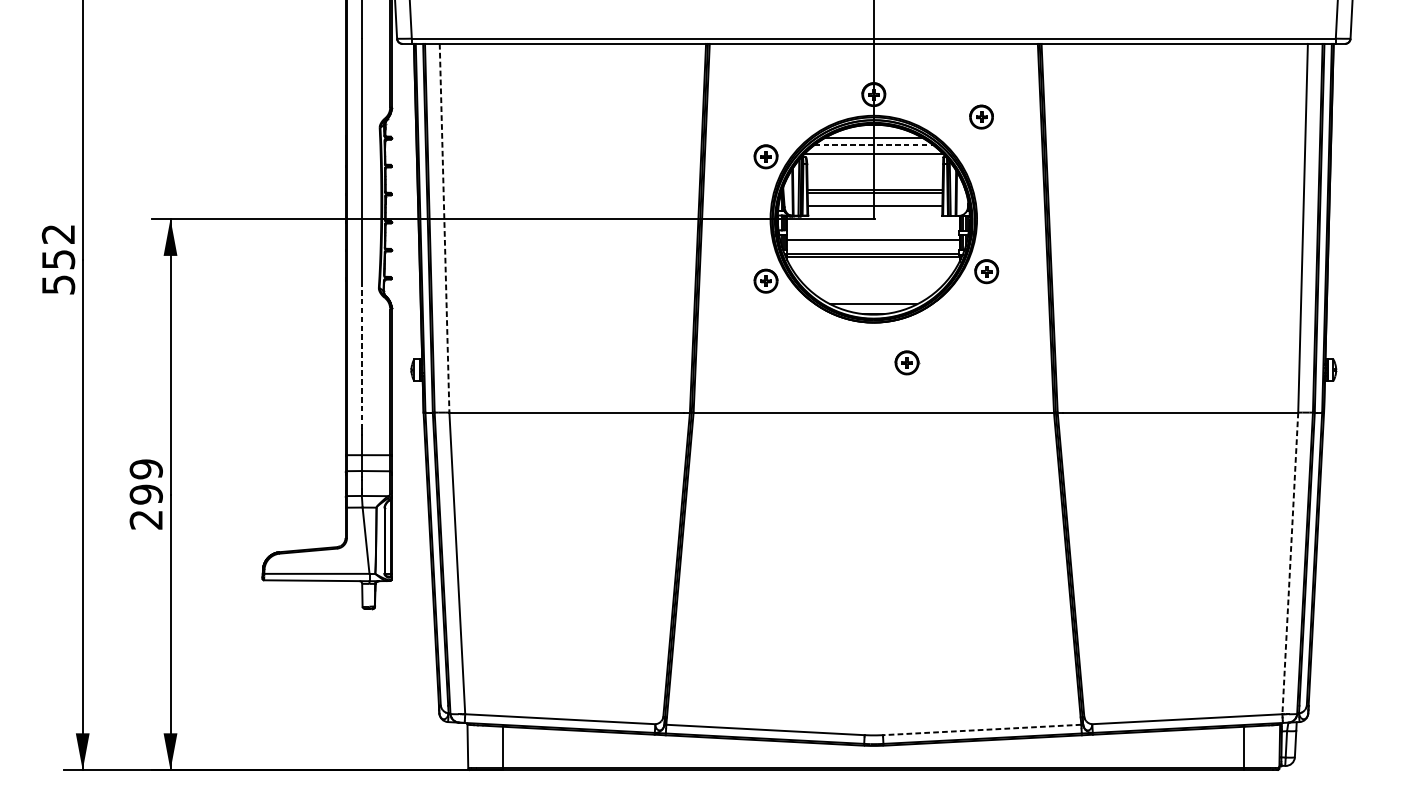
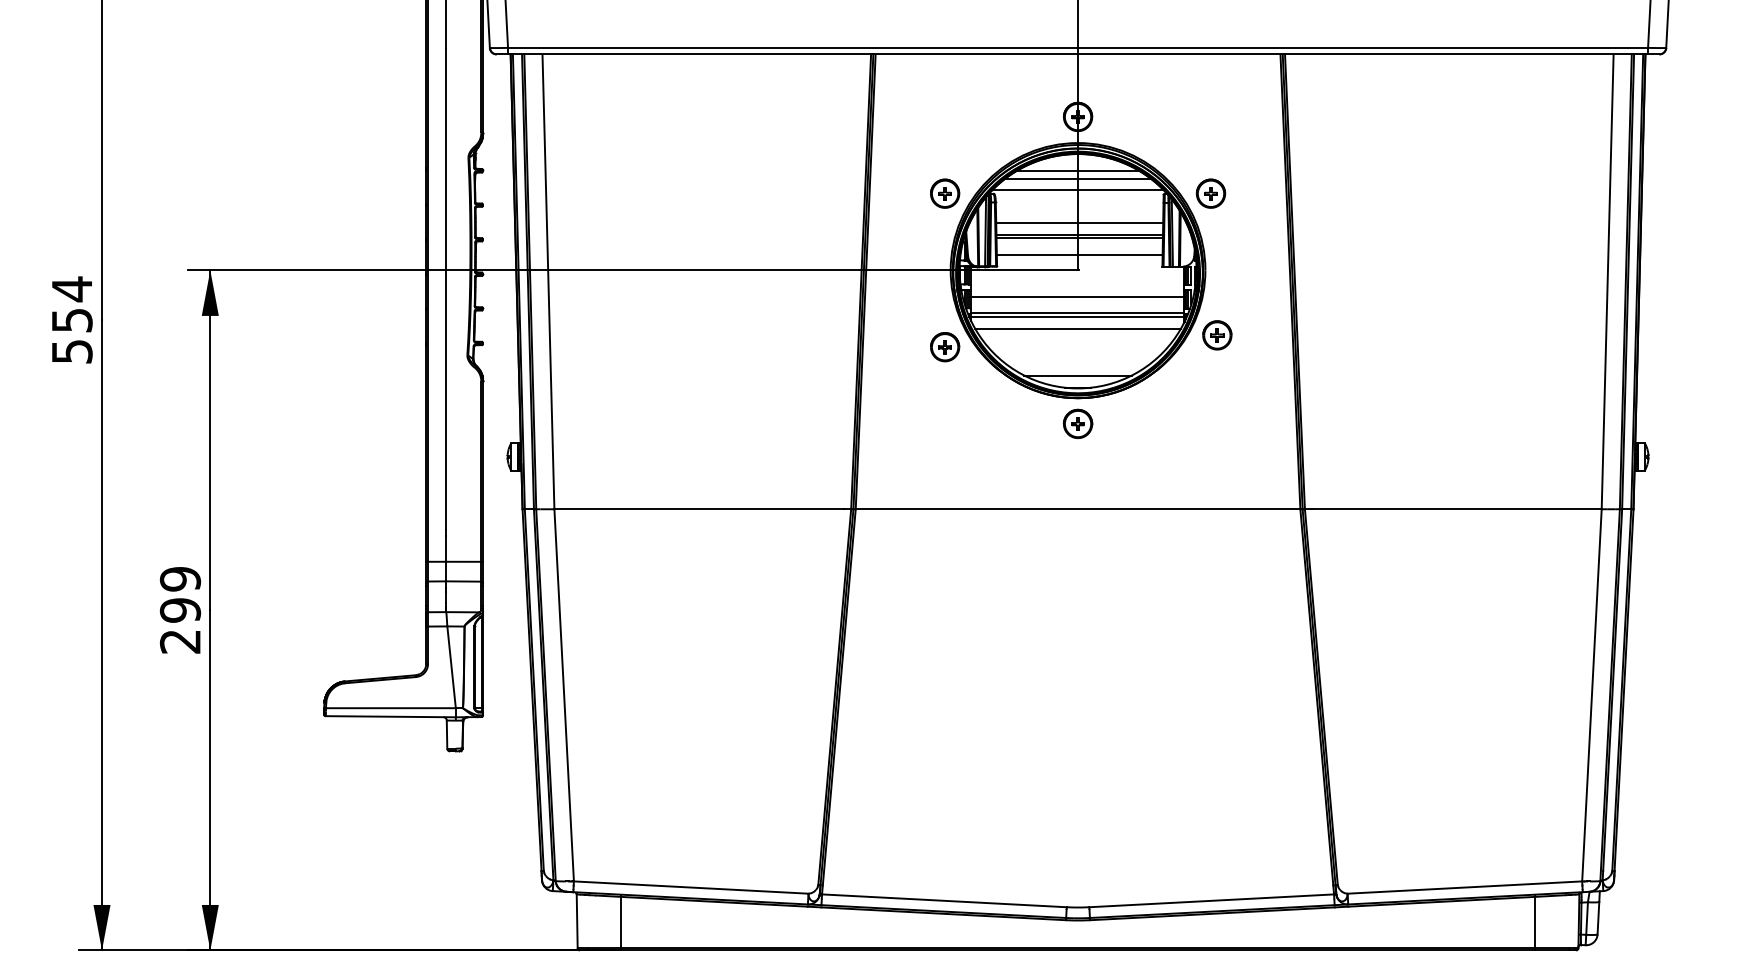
part: (981, 116) -> (1210, 193), moved
line: (874, 144) -> (1078, 178), dashed -> solid
line: (874, 180) -> (1079, 222), added
line: (444, 228) -> (548, 281), dashed -> solid
text: (58, 234) -> (71, 289), 552 -> 554
line: (873, 266) -> (1077, 329), added
line: (361, 355) -> (446, 438), dashed -> solid
part: (906, 362) -> (1077, 423), moved
line: (1289, 563) -> (1591, 695), dashed -> solid
line: (981, 729) -> (1211, 900), dashed -> solid

